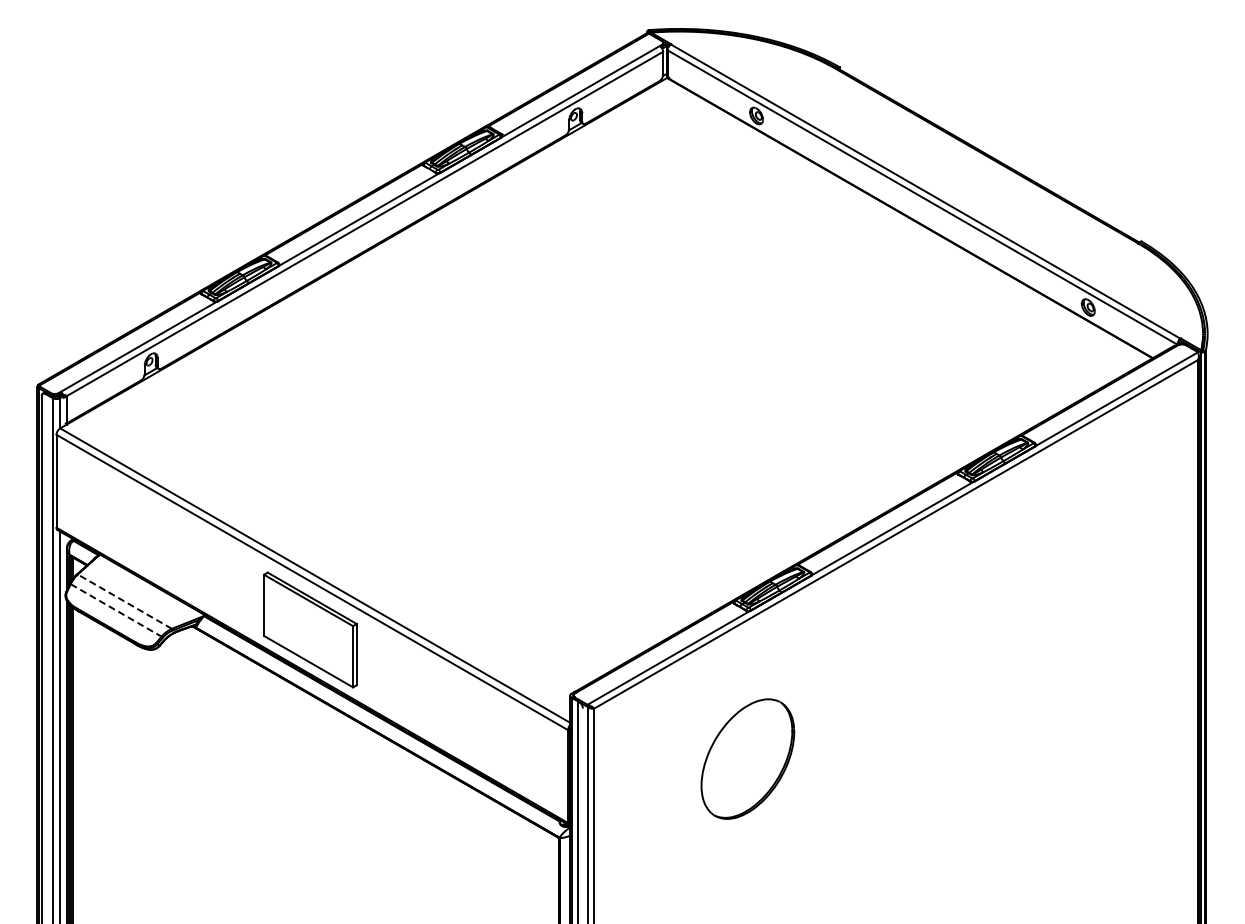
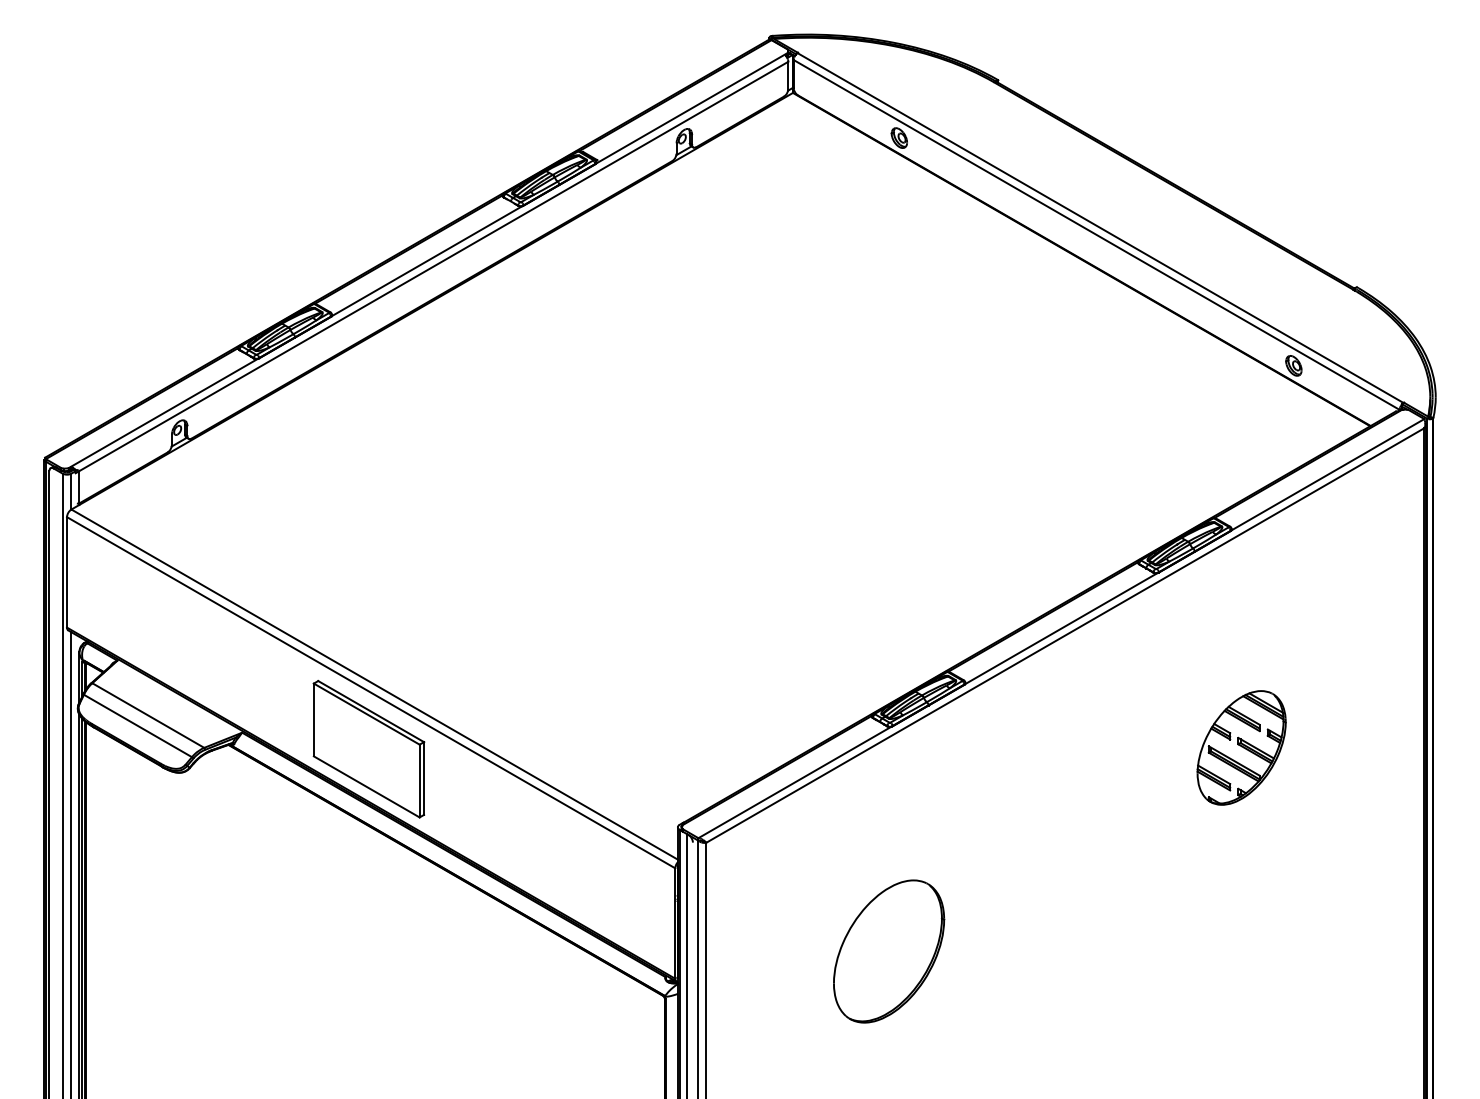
line: (124, 601) -> (147, 715), dashed -> solid
line: (116, 610) -> (138, 726), dashed -> solid
part: (1044, 628) -> (1241, 747), added
part: (747, 758) -> (888, 950), moved

